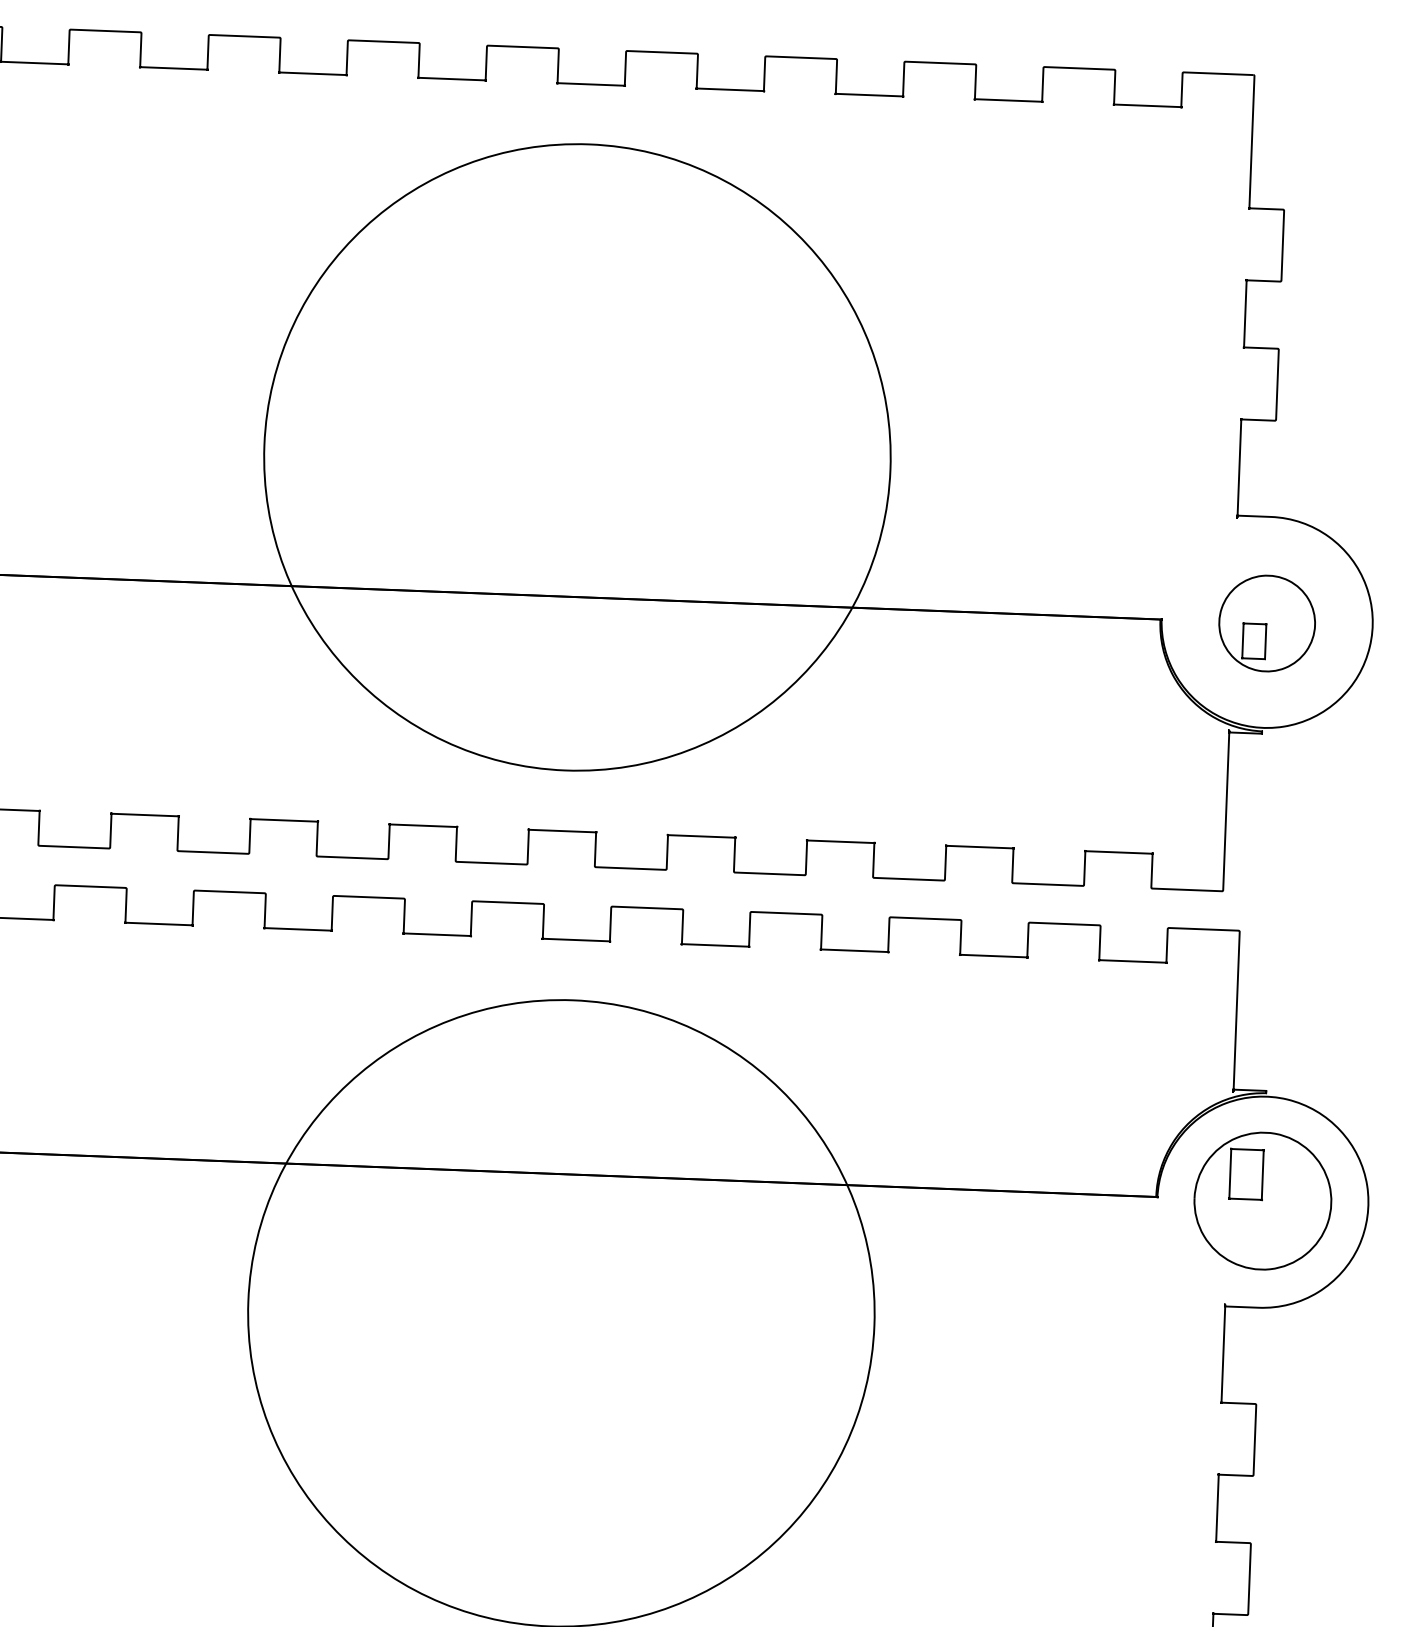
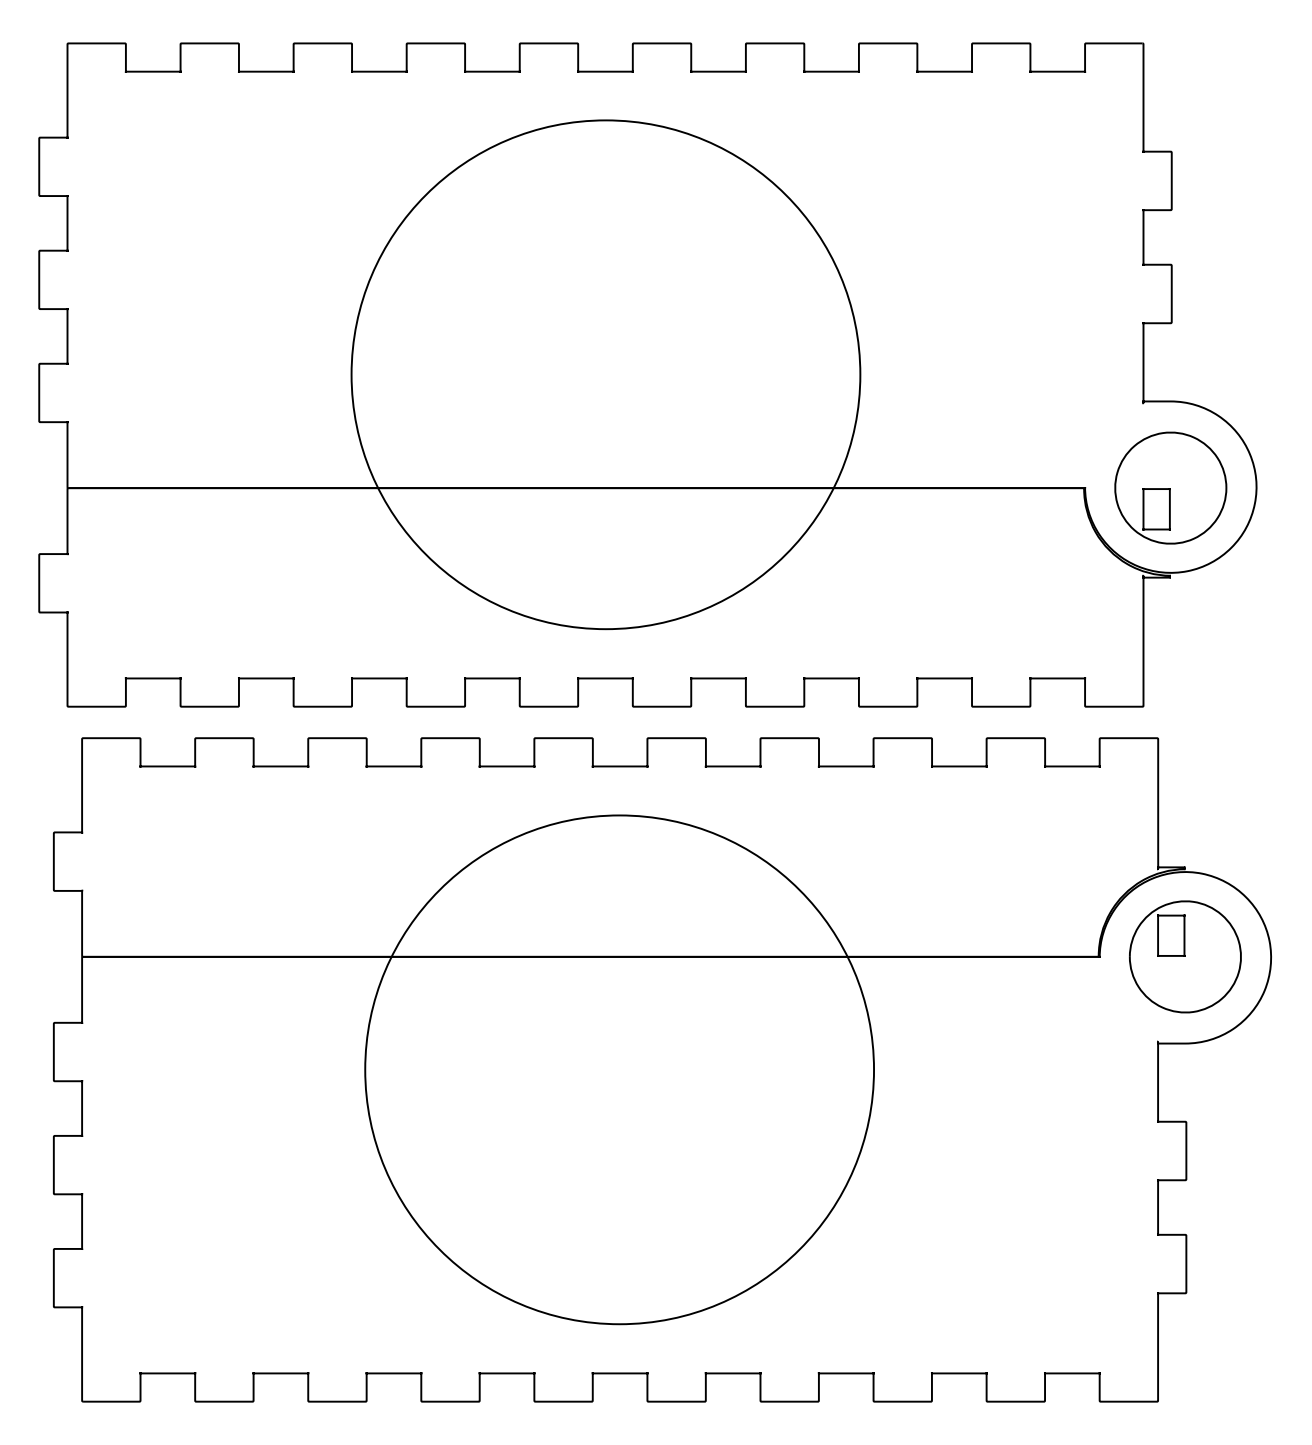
part: (1266, 622) -> (1170, 487), size x1.43

